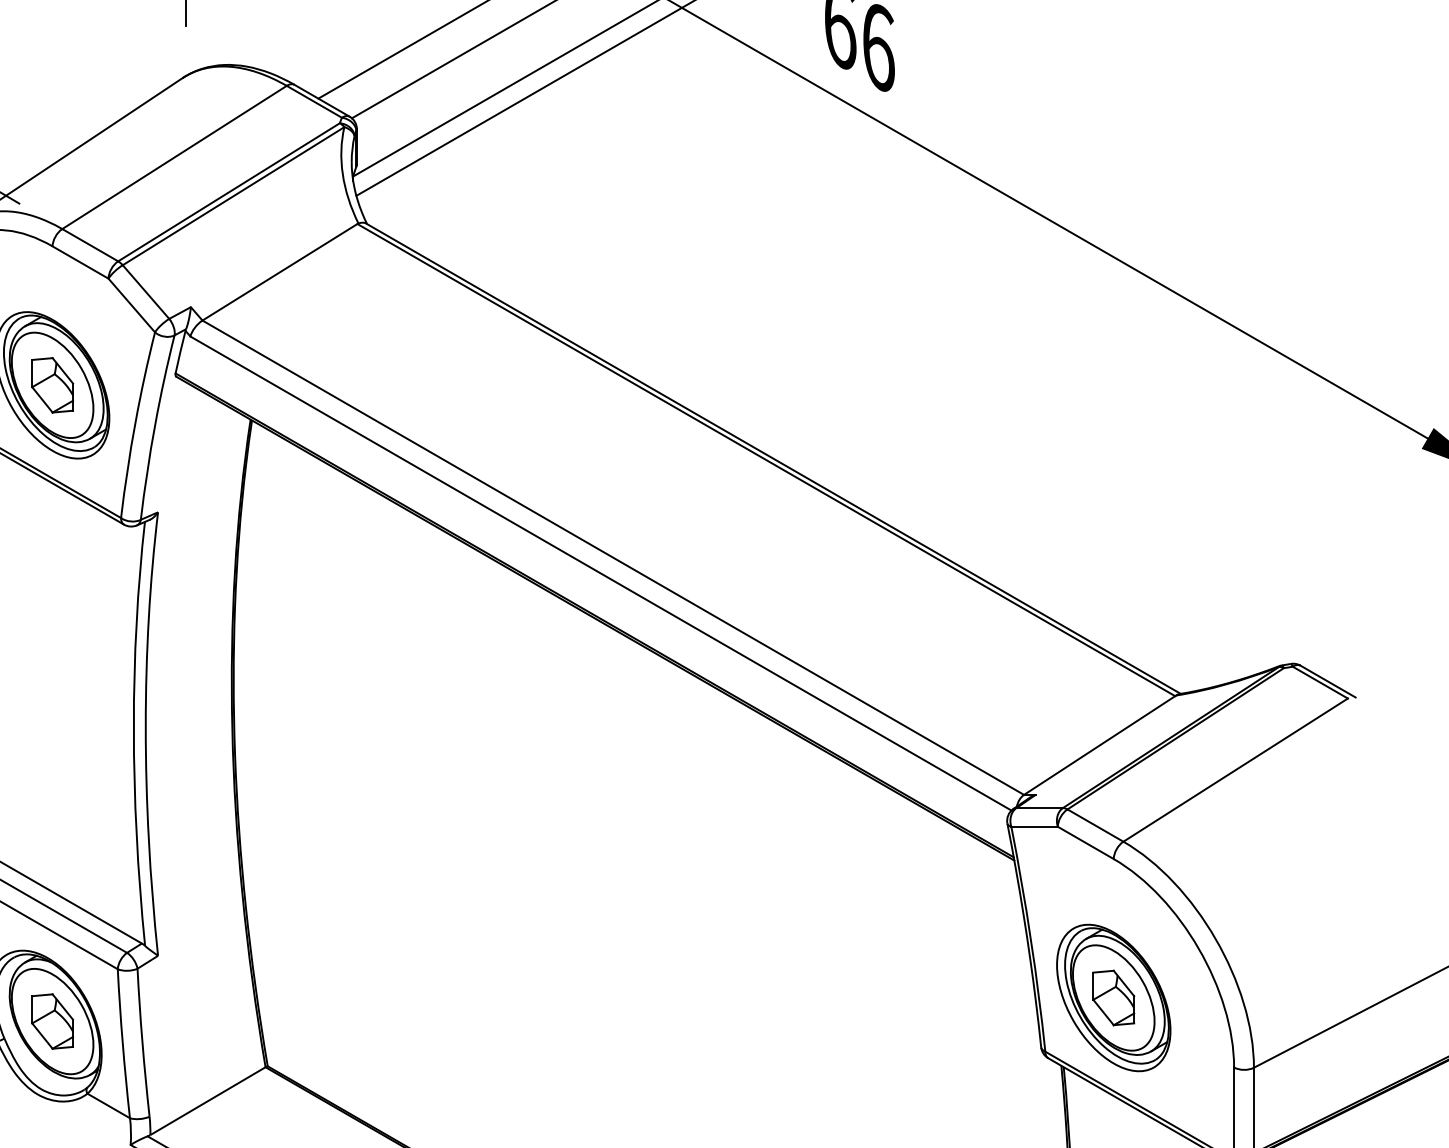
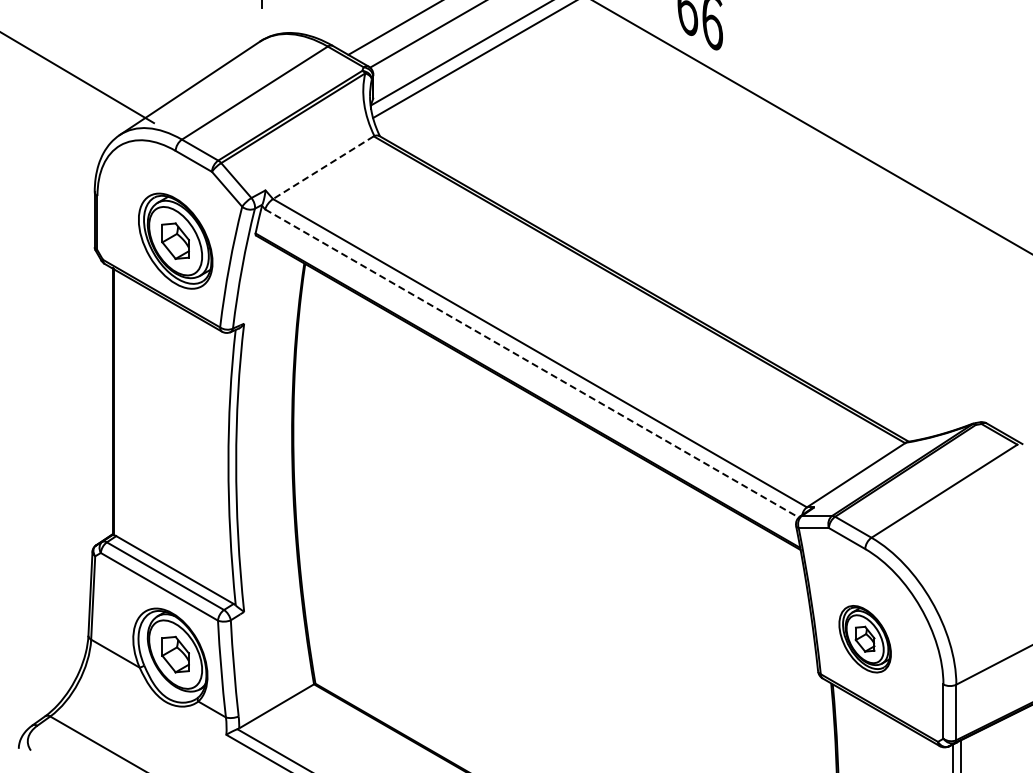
line: (278, 271) -> (322, 167), solid -> dashed
line: (601, 573) -> (532, 363), solid -> dashed
part: (1112, 996) -> (864, 638), size x0.7

